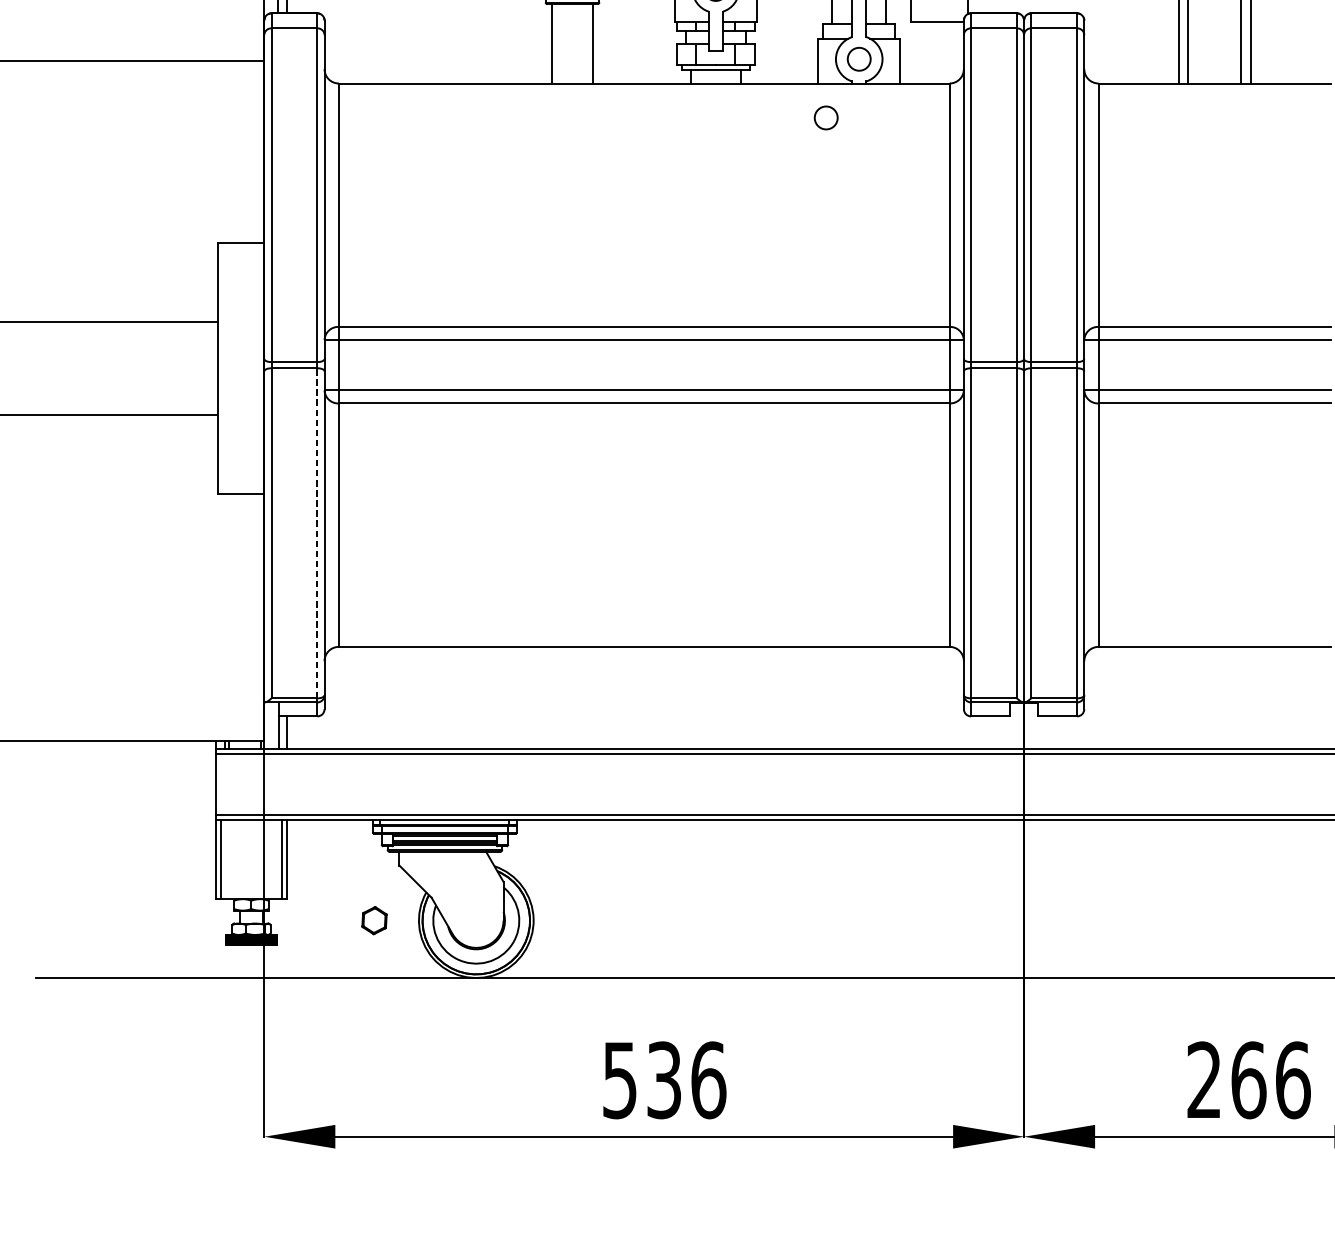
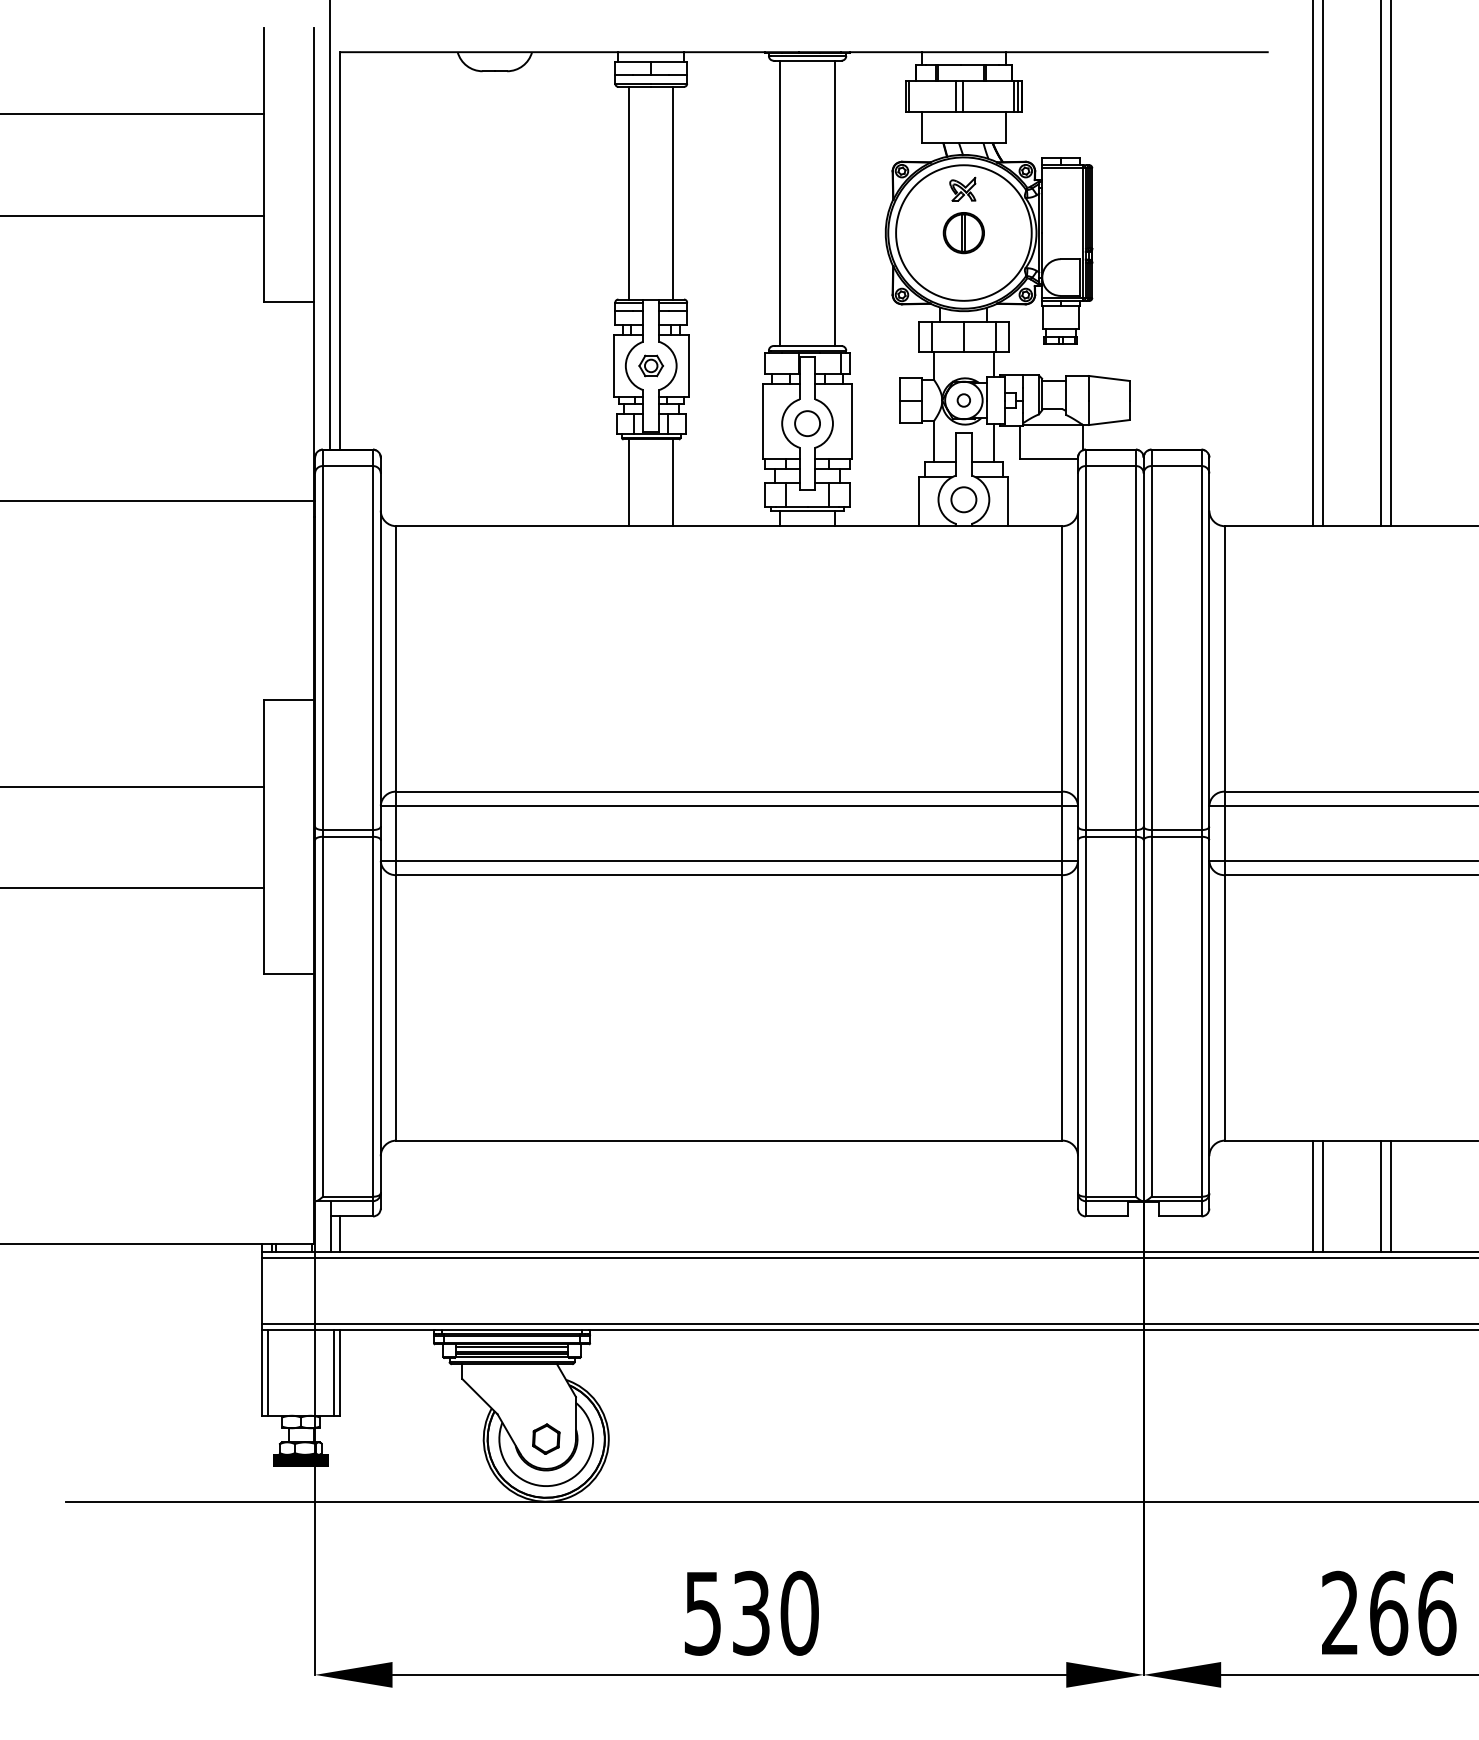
circle: (825, 117) -> (927, 563), removed
line: (316, 533) -> (372, 1016), dashed -> solid
line: (1178, 697) -> (1312, 1195), added
line: (1188, 697) -> (1322, 1195), added
line: (1241, 697) -> (1380, 1195), added
line: (1250, 697) -> (1390, 1195), added
part: (374, 919) -> (546, 1438), moved
text: (708, 1079) -> (799, 1612), 536 -> 530

